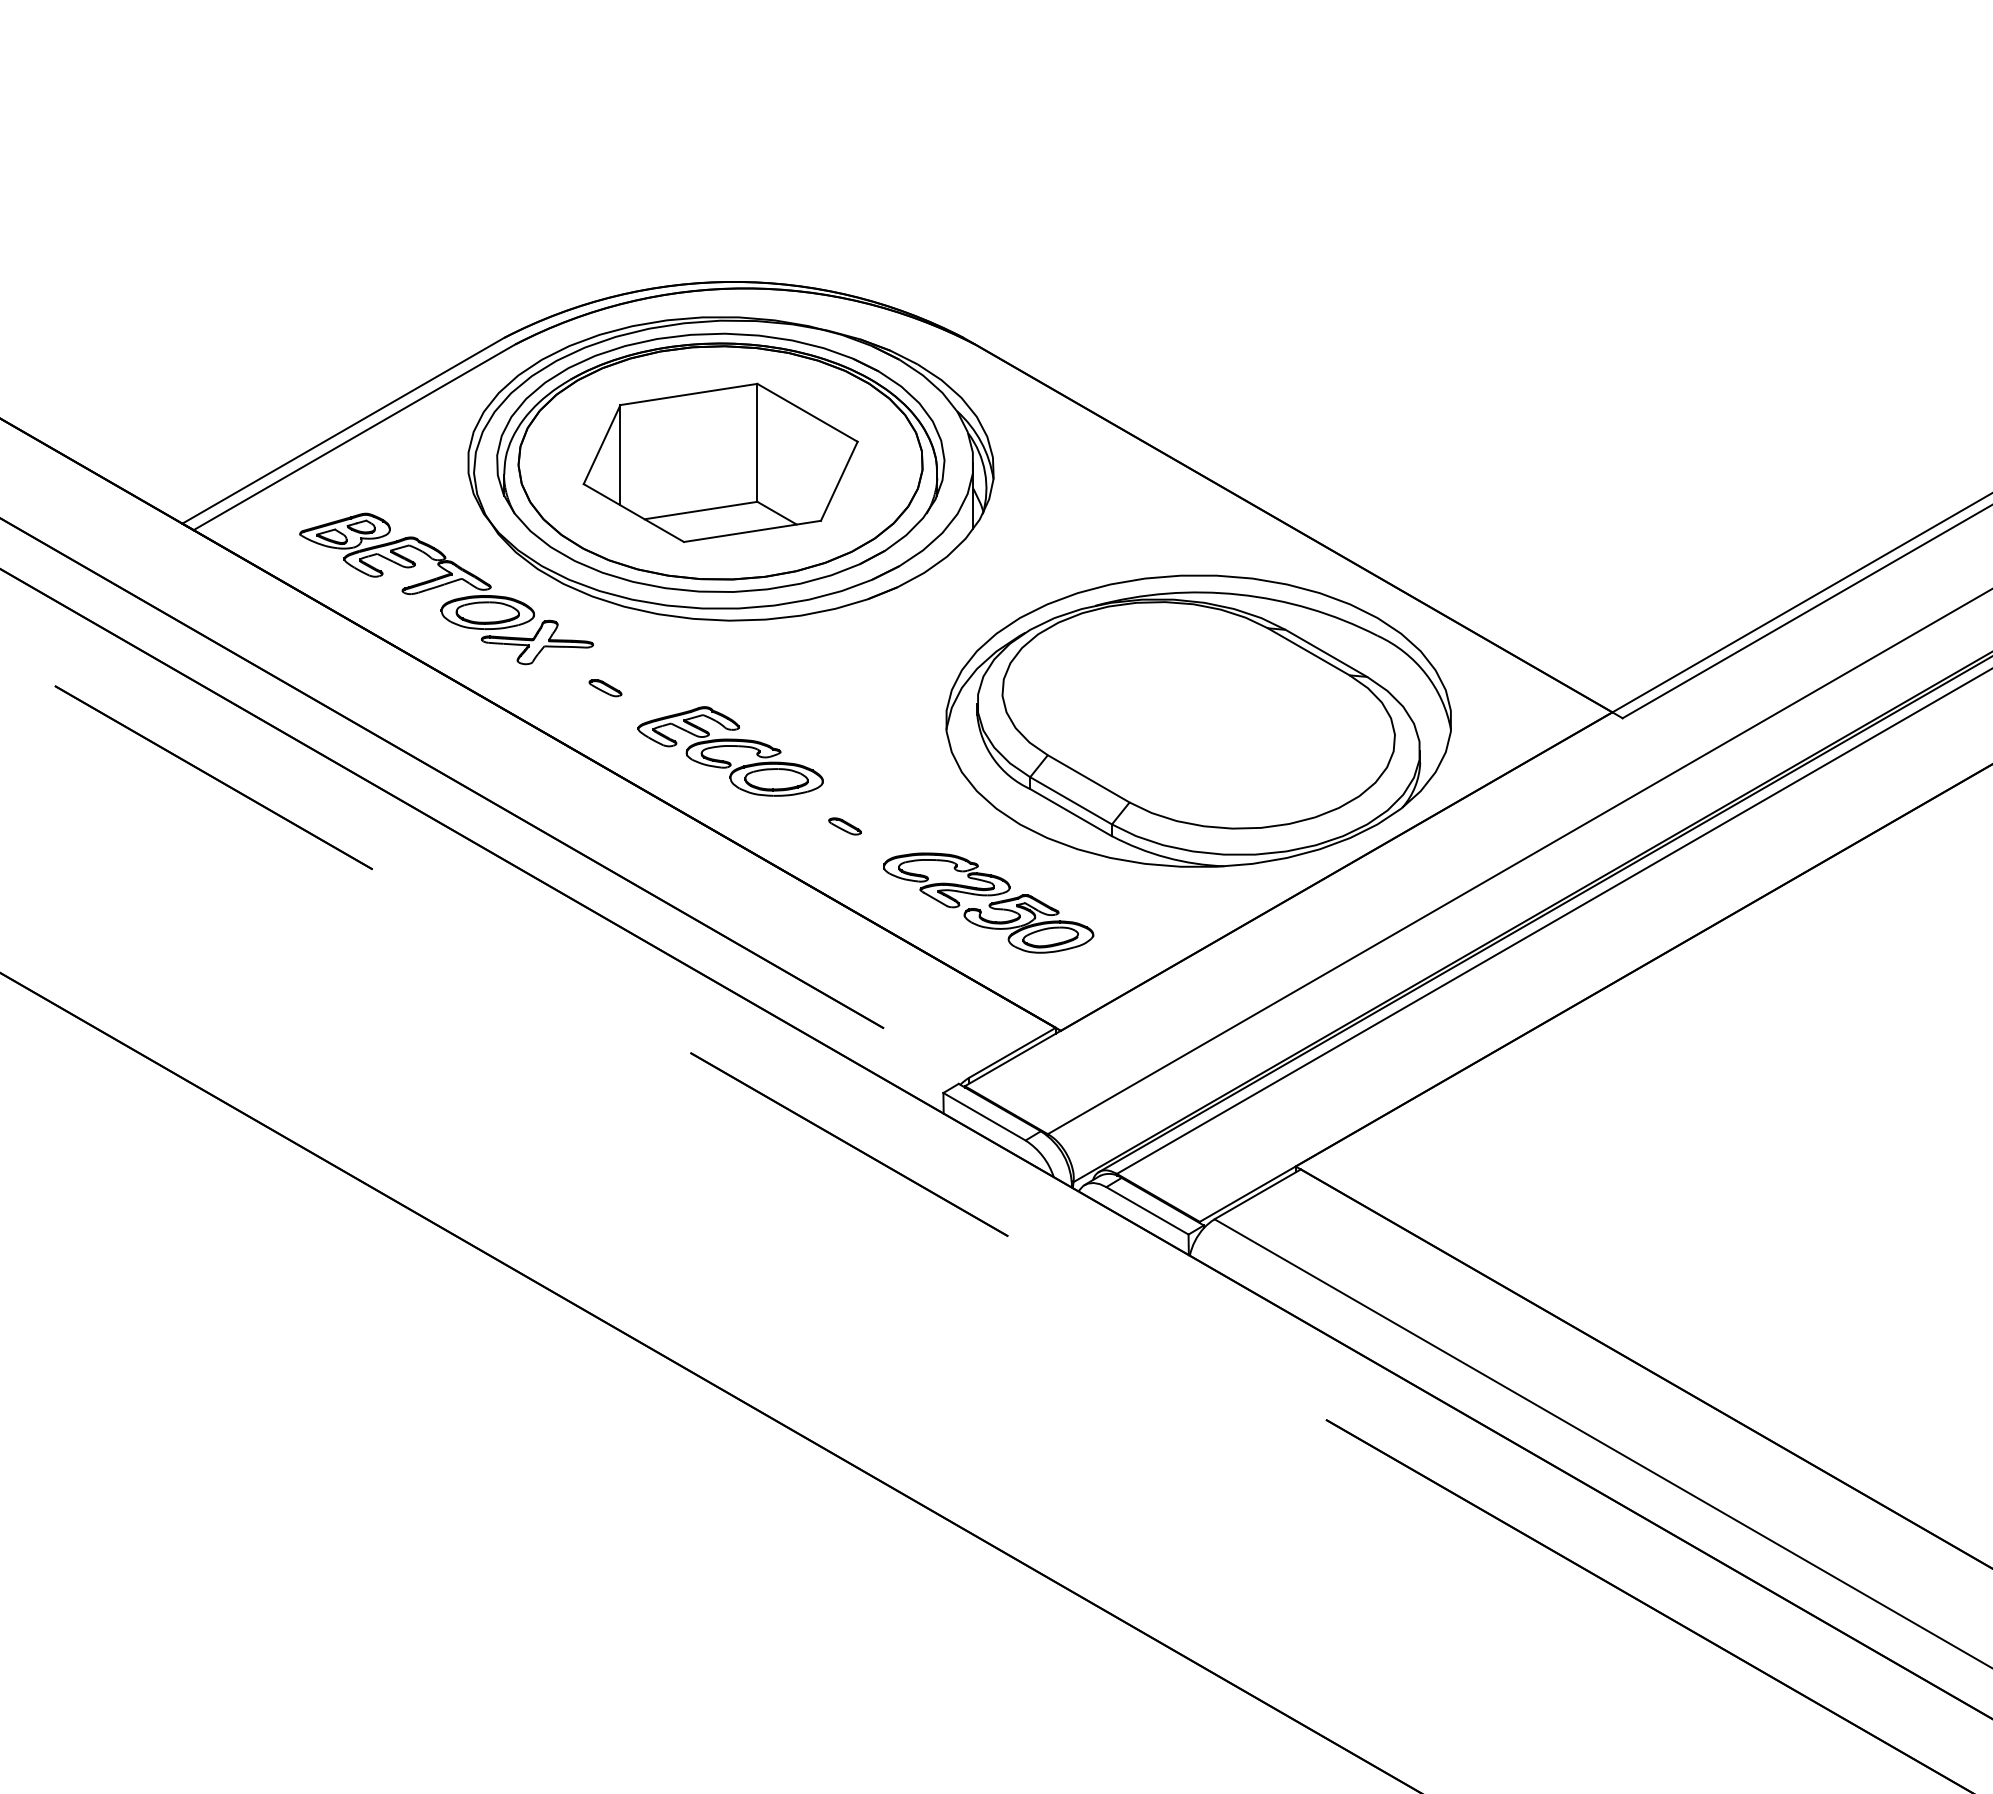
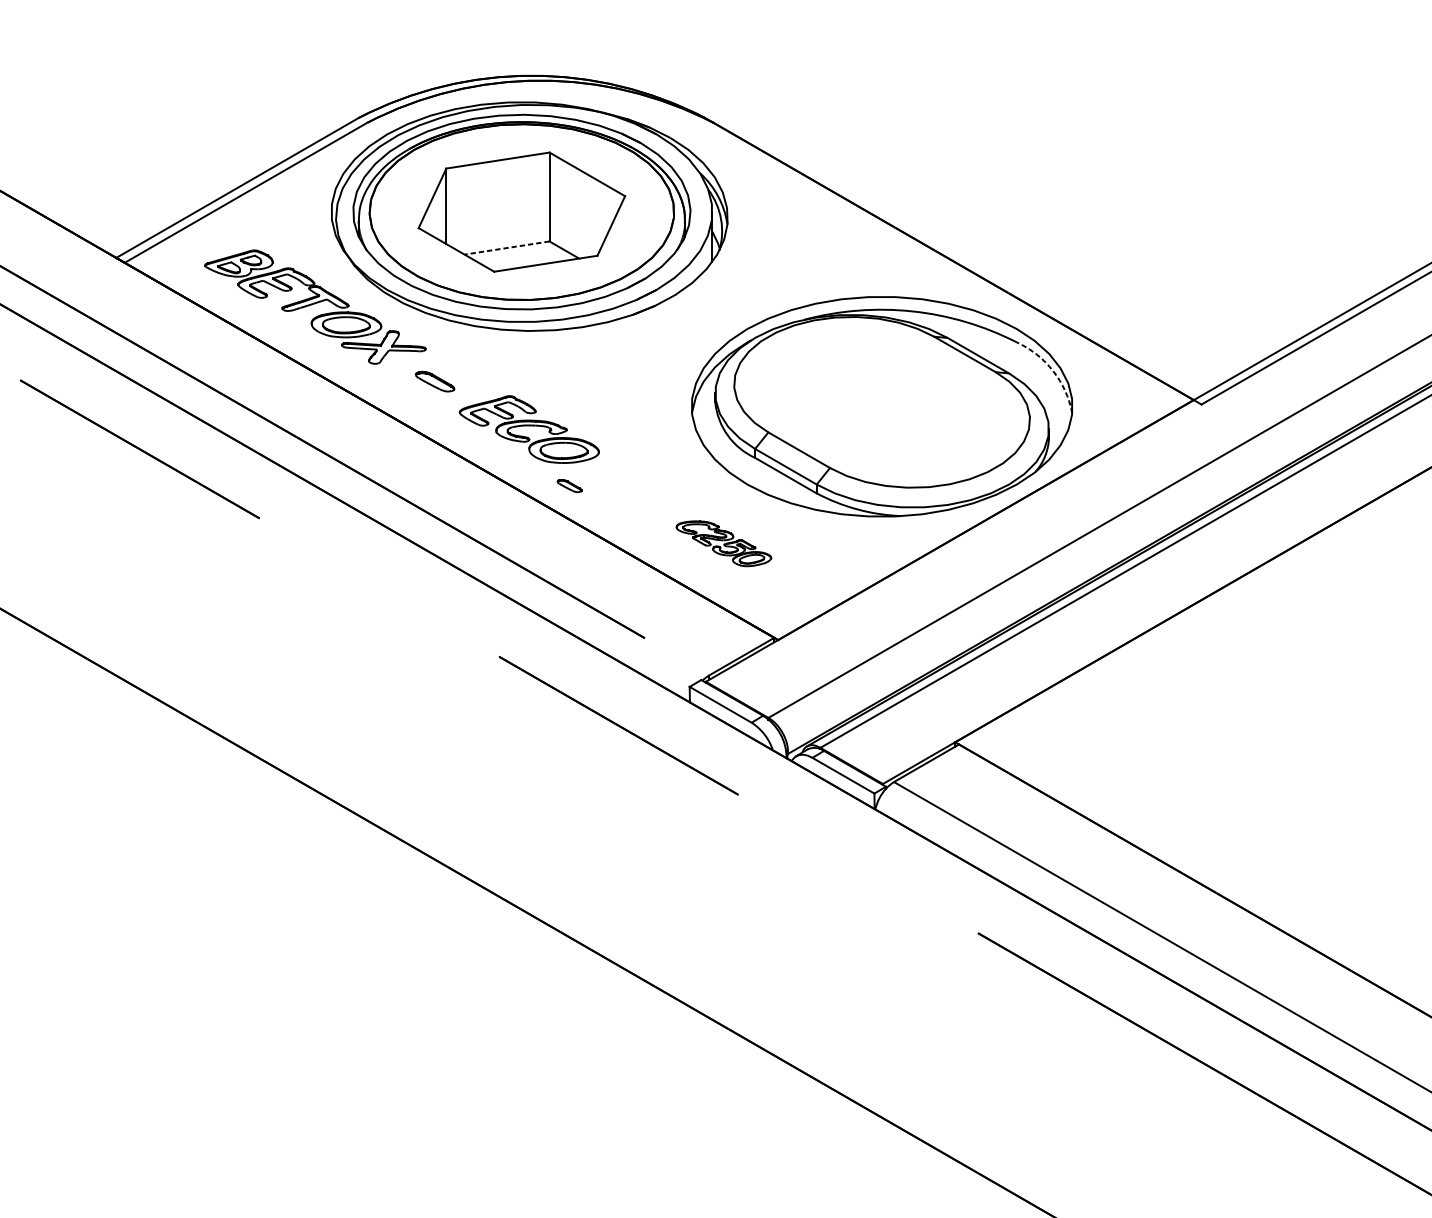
line: (700, 510) -> (506, 247), solid -> dashed
arc: (1425, 673) -> (1052, 370), solid -> dashed
part: (605, 688) -> (435, 382), size x1.6
part: (844, 826) -> (569, 486), moved
part: (988, 902) -> (723, 543), size x0.6

